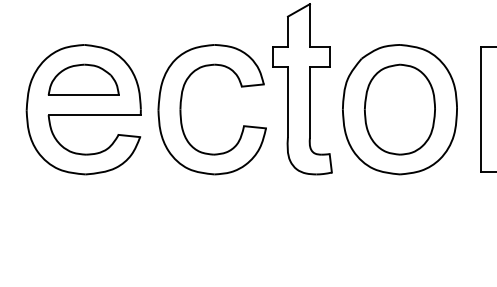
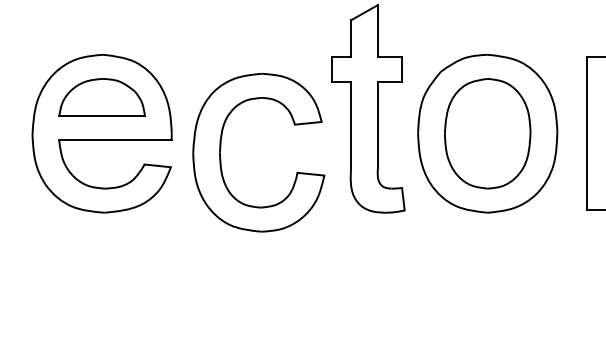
part: (181, 106) -> (221, 148), moved

